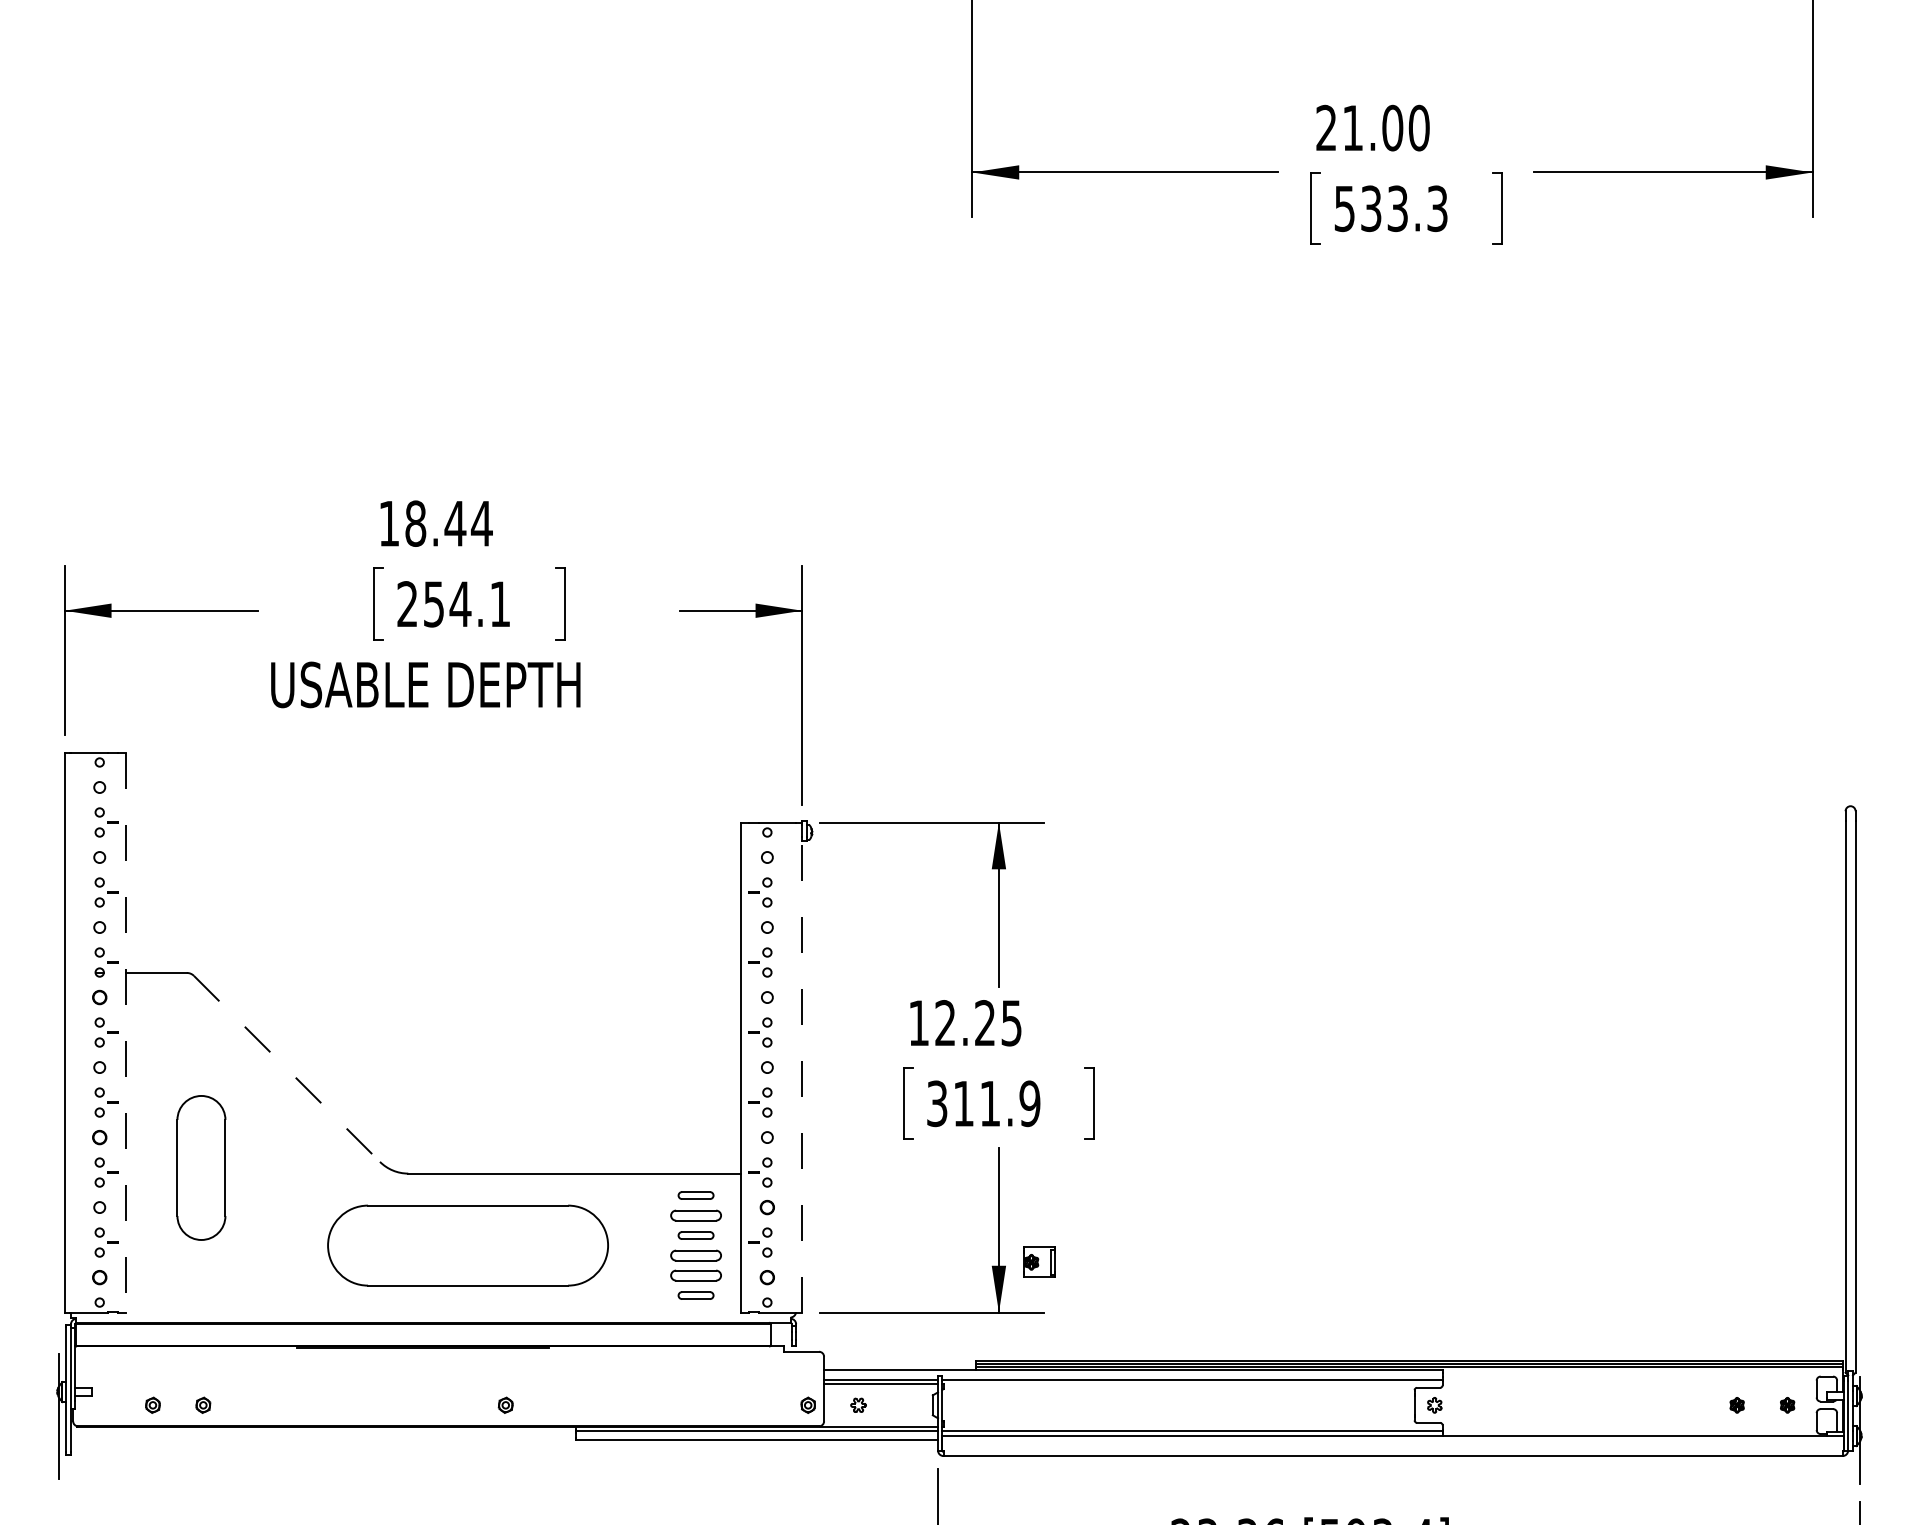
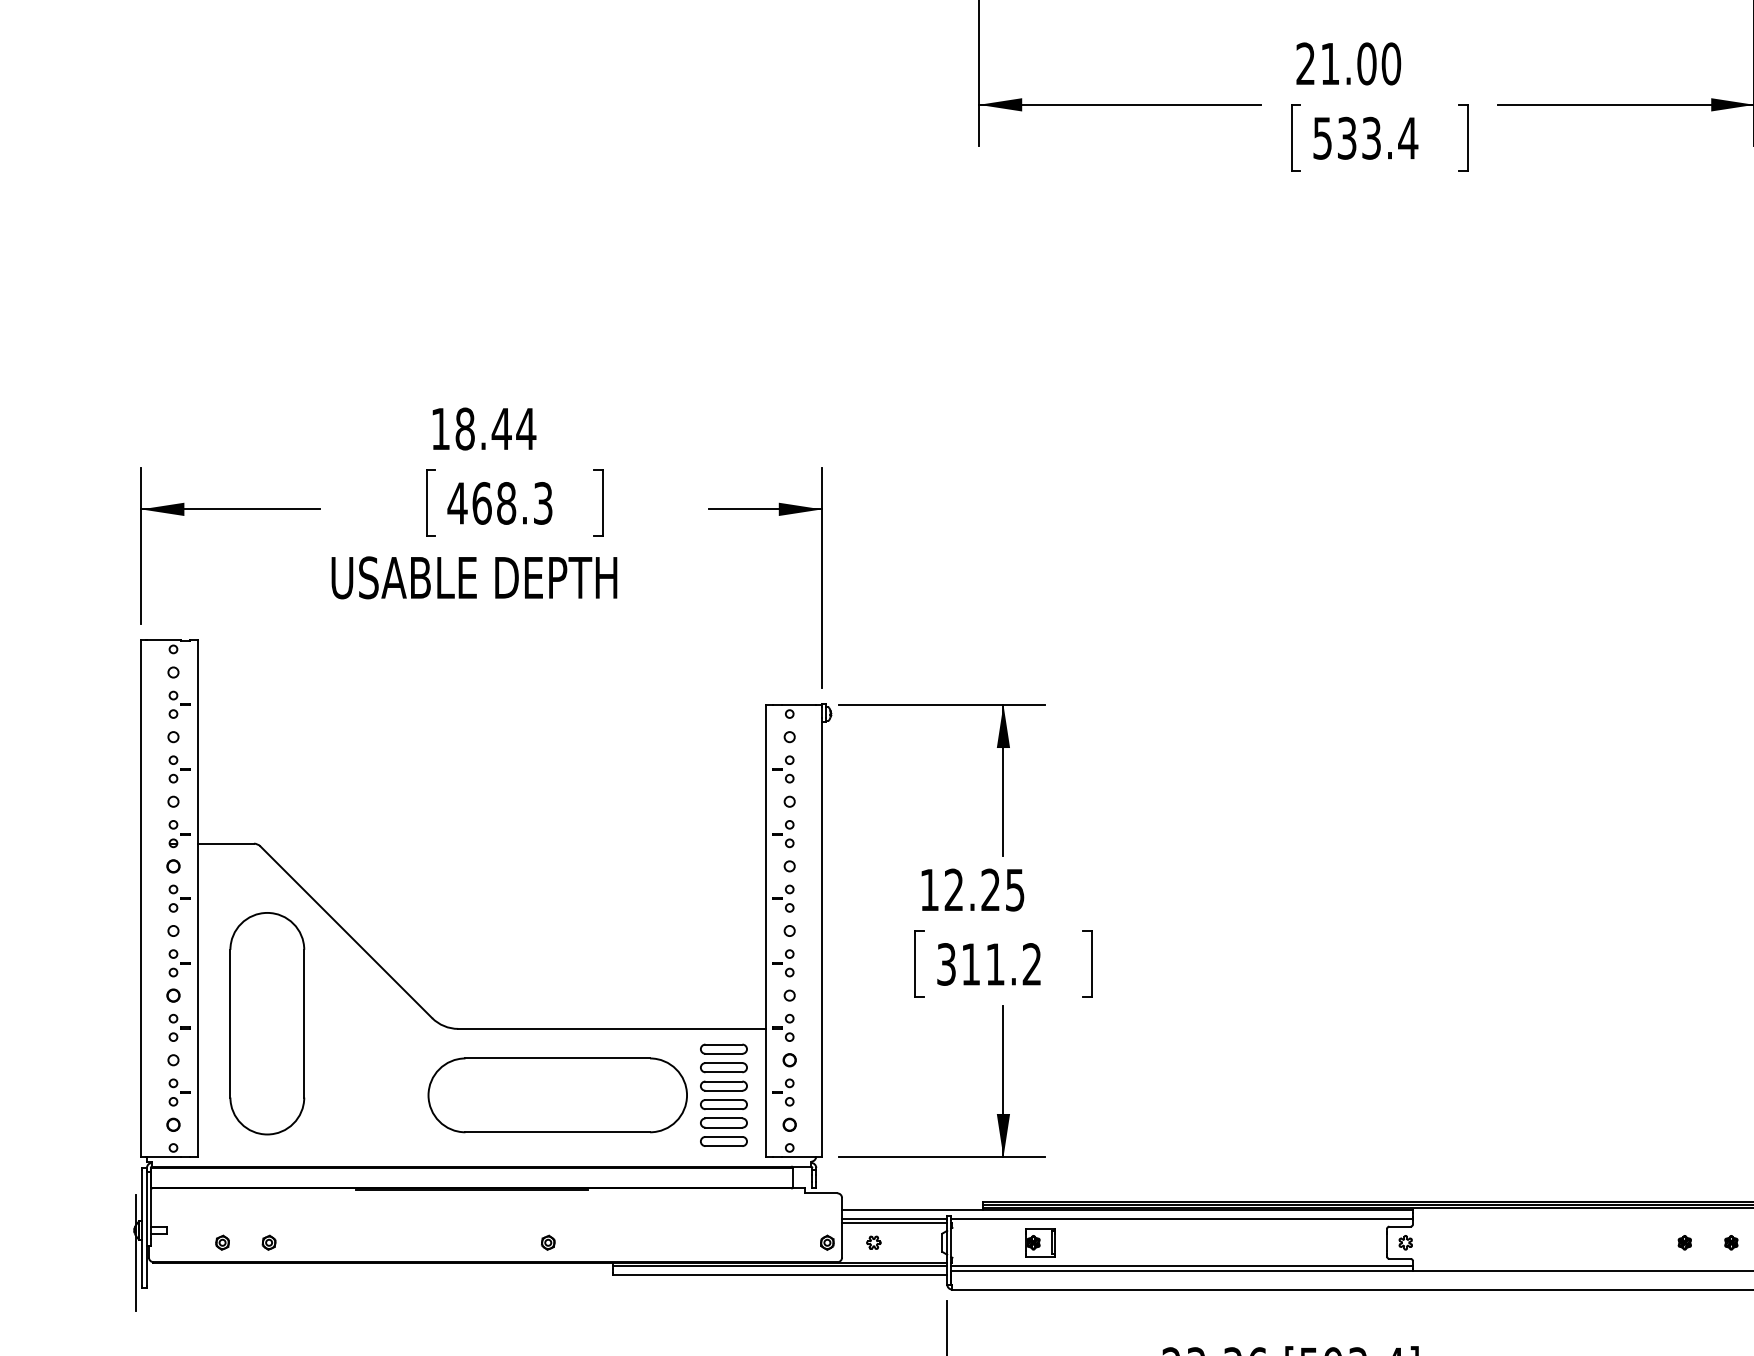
text: (1437, 208) -> (1408, 138), 533.3 -> 533.4
text: (453, 604) -> (500, 503), 254.1 -> 468.3
line: (125, 1033) -> (197, 899), dashed -> solid
line: (286, 1068) -> (345, 931), dashed -> solid
line: (802, 1076) -> (822, 939), dashed -> solid
text: (1029, 1103) -> (1031, 964), 311.9 -> 311.2
part: (201, 1167) -> (267, 1023), size x1.67
part: (695, 1195) -> (723, 1049), size x1.43
part: (695, 1235) -> (723, 1086), size x1.43
part: (467, 1245) -> (557, 1095), moved
part: (1039, 1261) -> (1040, 1242), moved
part: (695, 1295) -> (723, 1141), size x1.43

